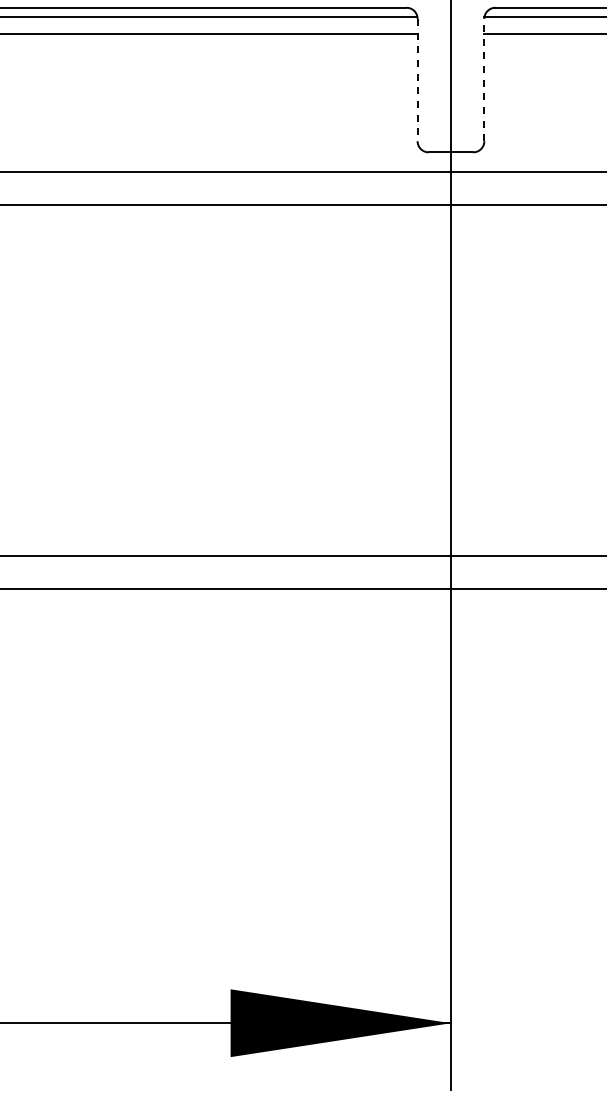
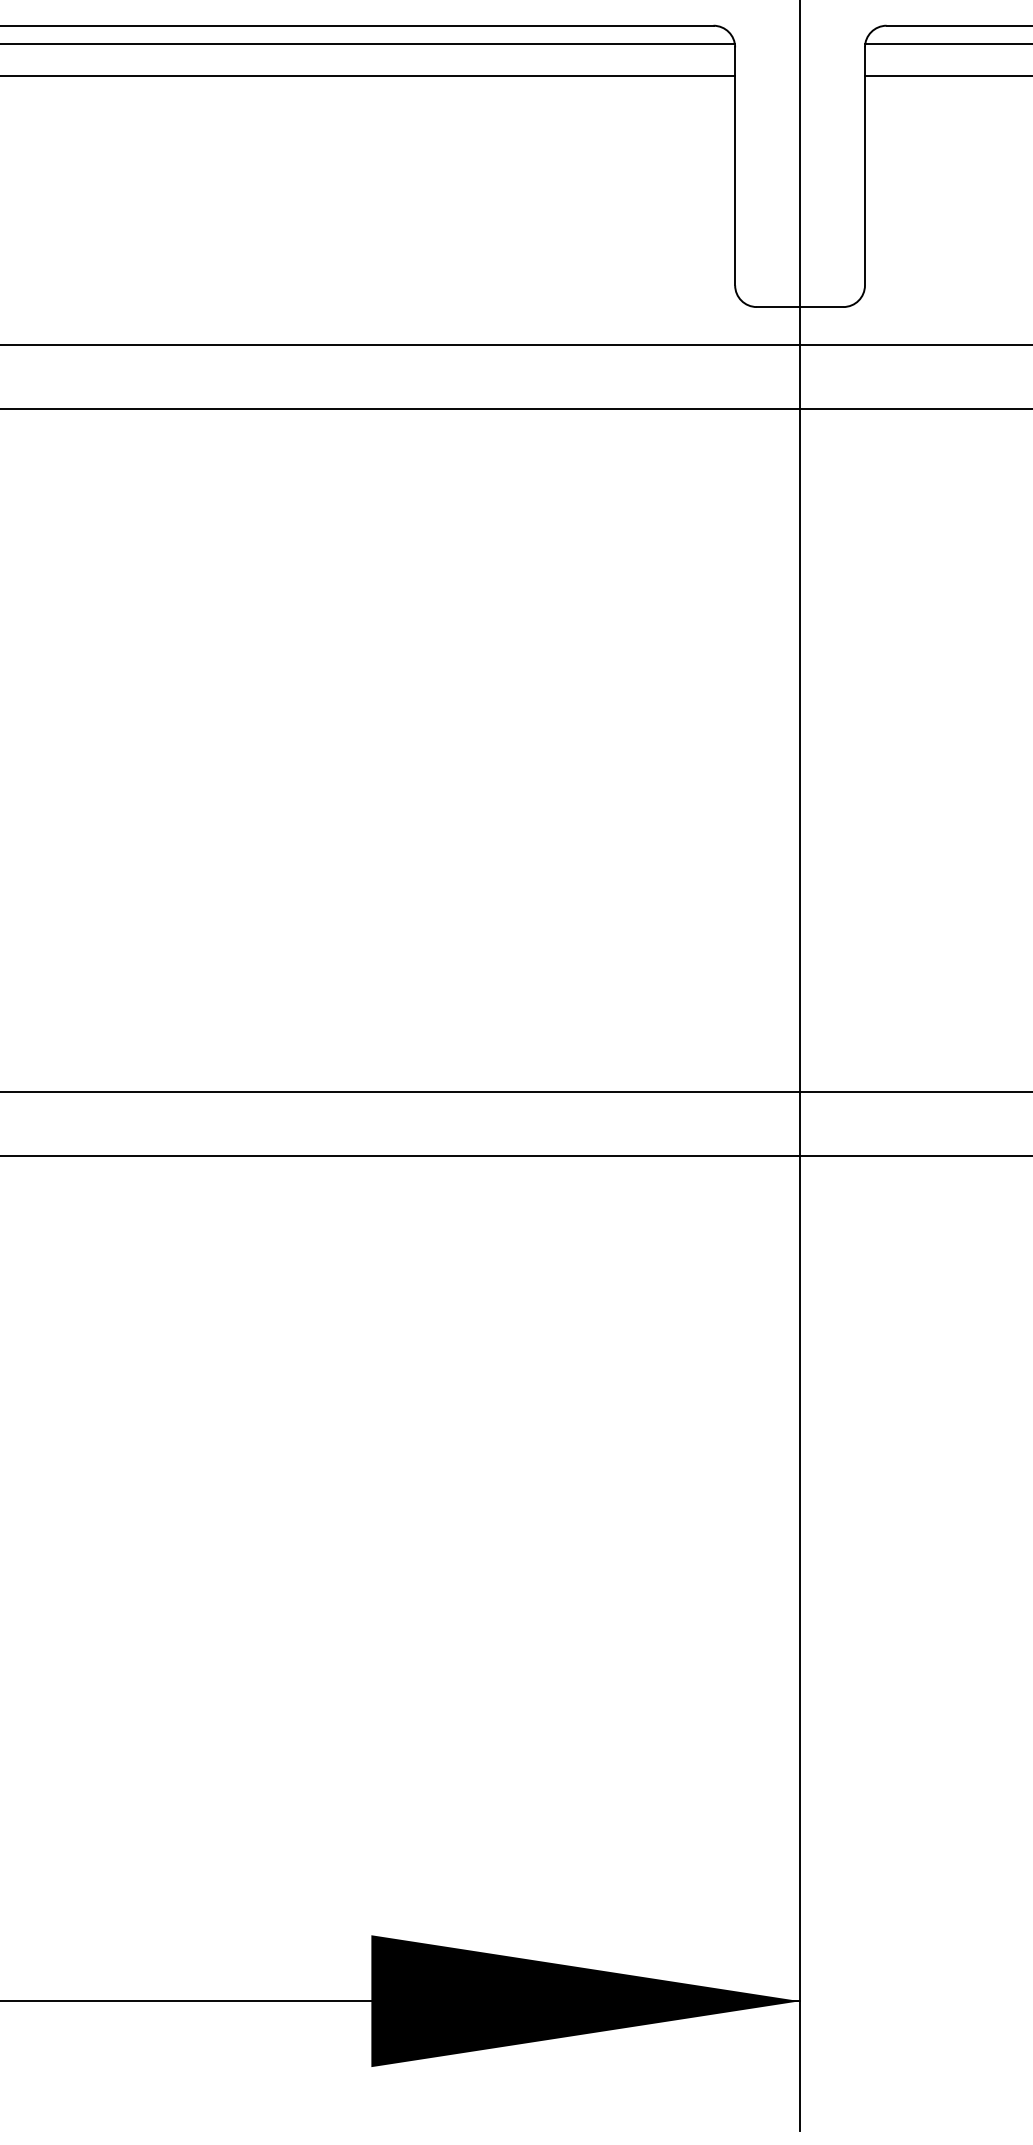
line: (484, 79) -> (865, 165), dashed -> solid
line: (417, 80) -> (734, 167), dashed -> solid

